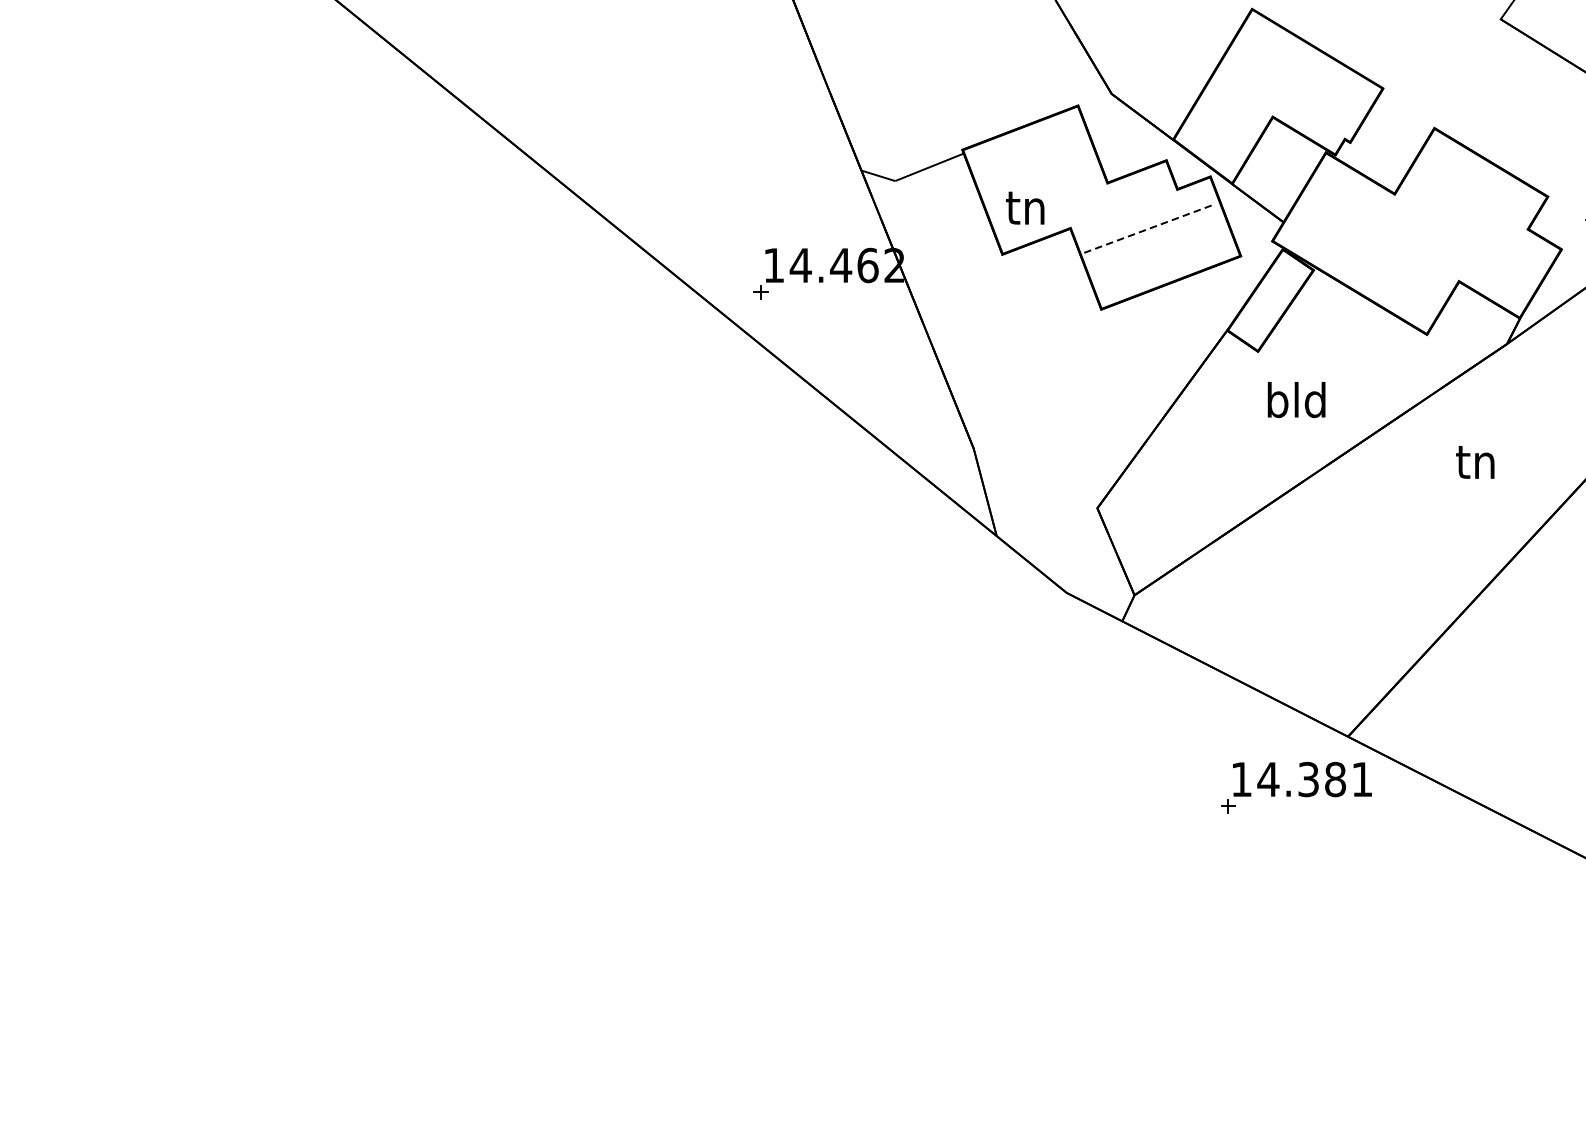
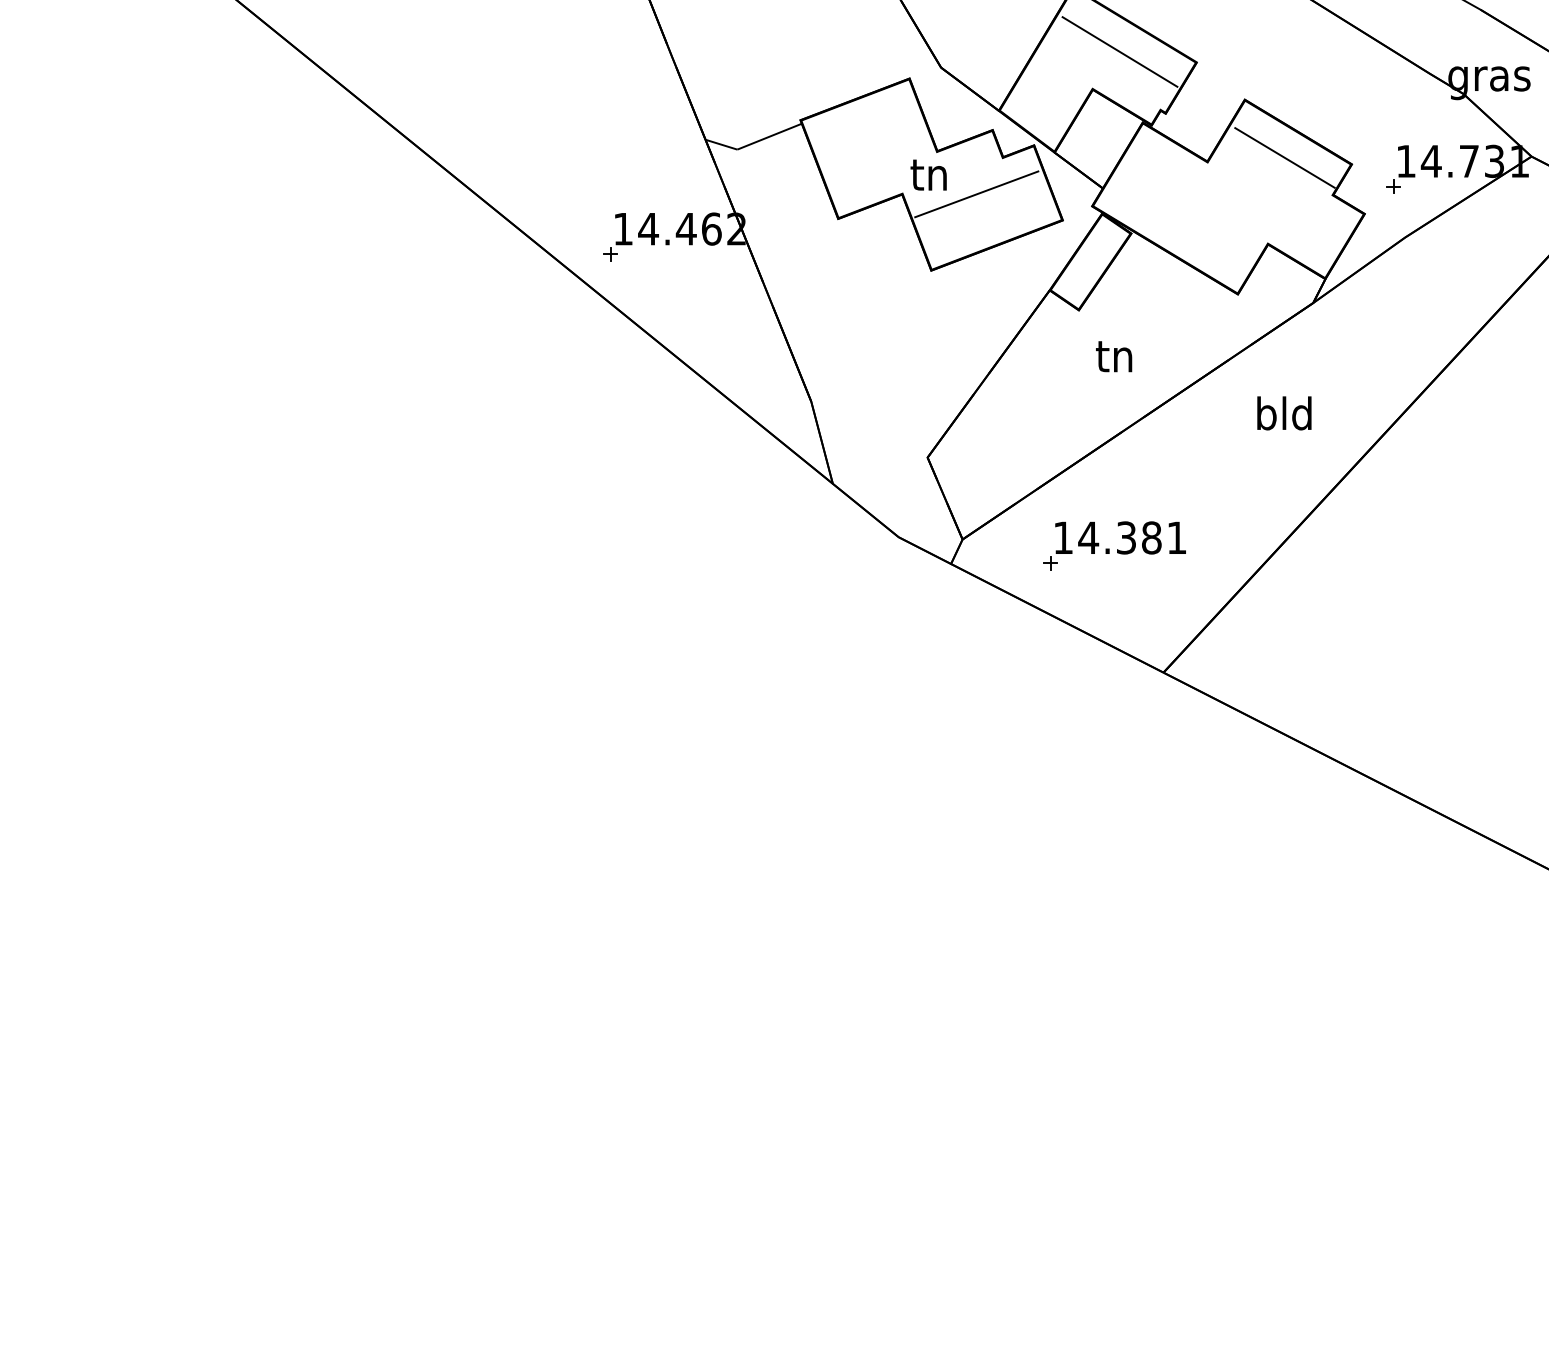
line: (1301, 76) -> (1119, 51), added
line: (1476, 189) -> (1284, 157), added
text: (1025, 207) -> (928, 174), moved
line: (1149, 228) -> (976, 194), dashed -> solid
text: (1296, 399) -> (1115, 355), bld -> tn
text: (1476, 461) -> (1284, 413), tn -> bld
part: (1295, 787) -> (1114, 545), moved

